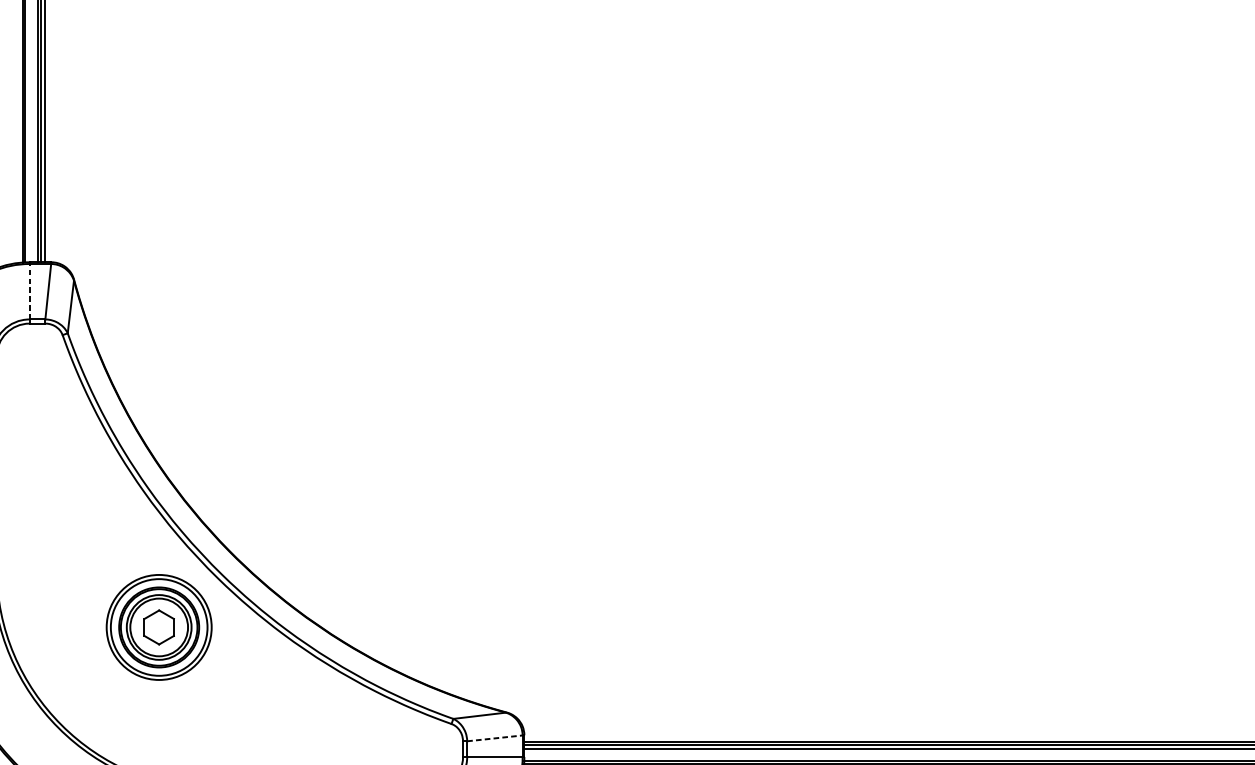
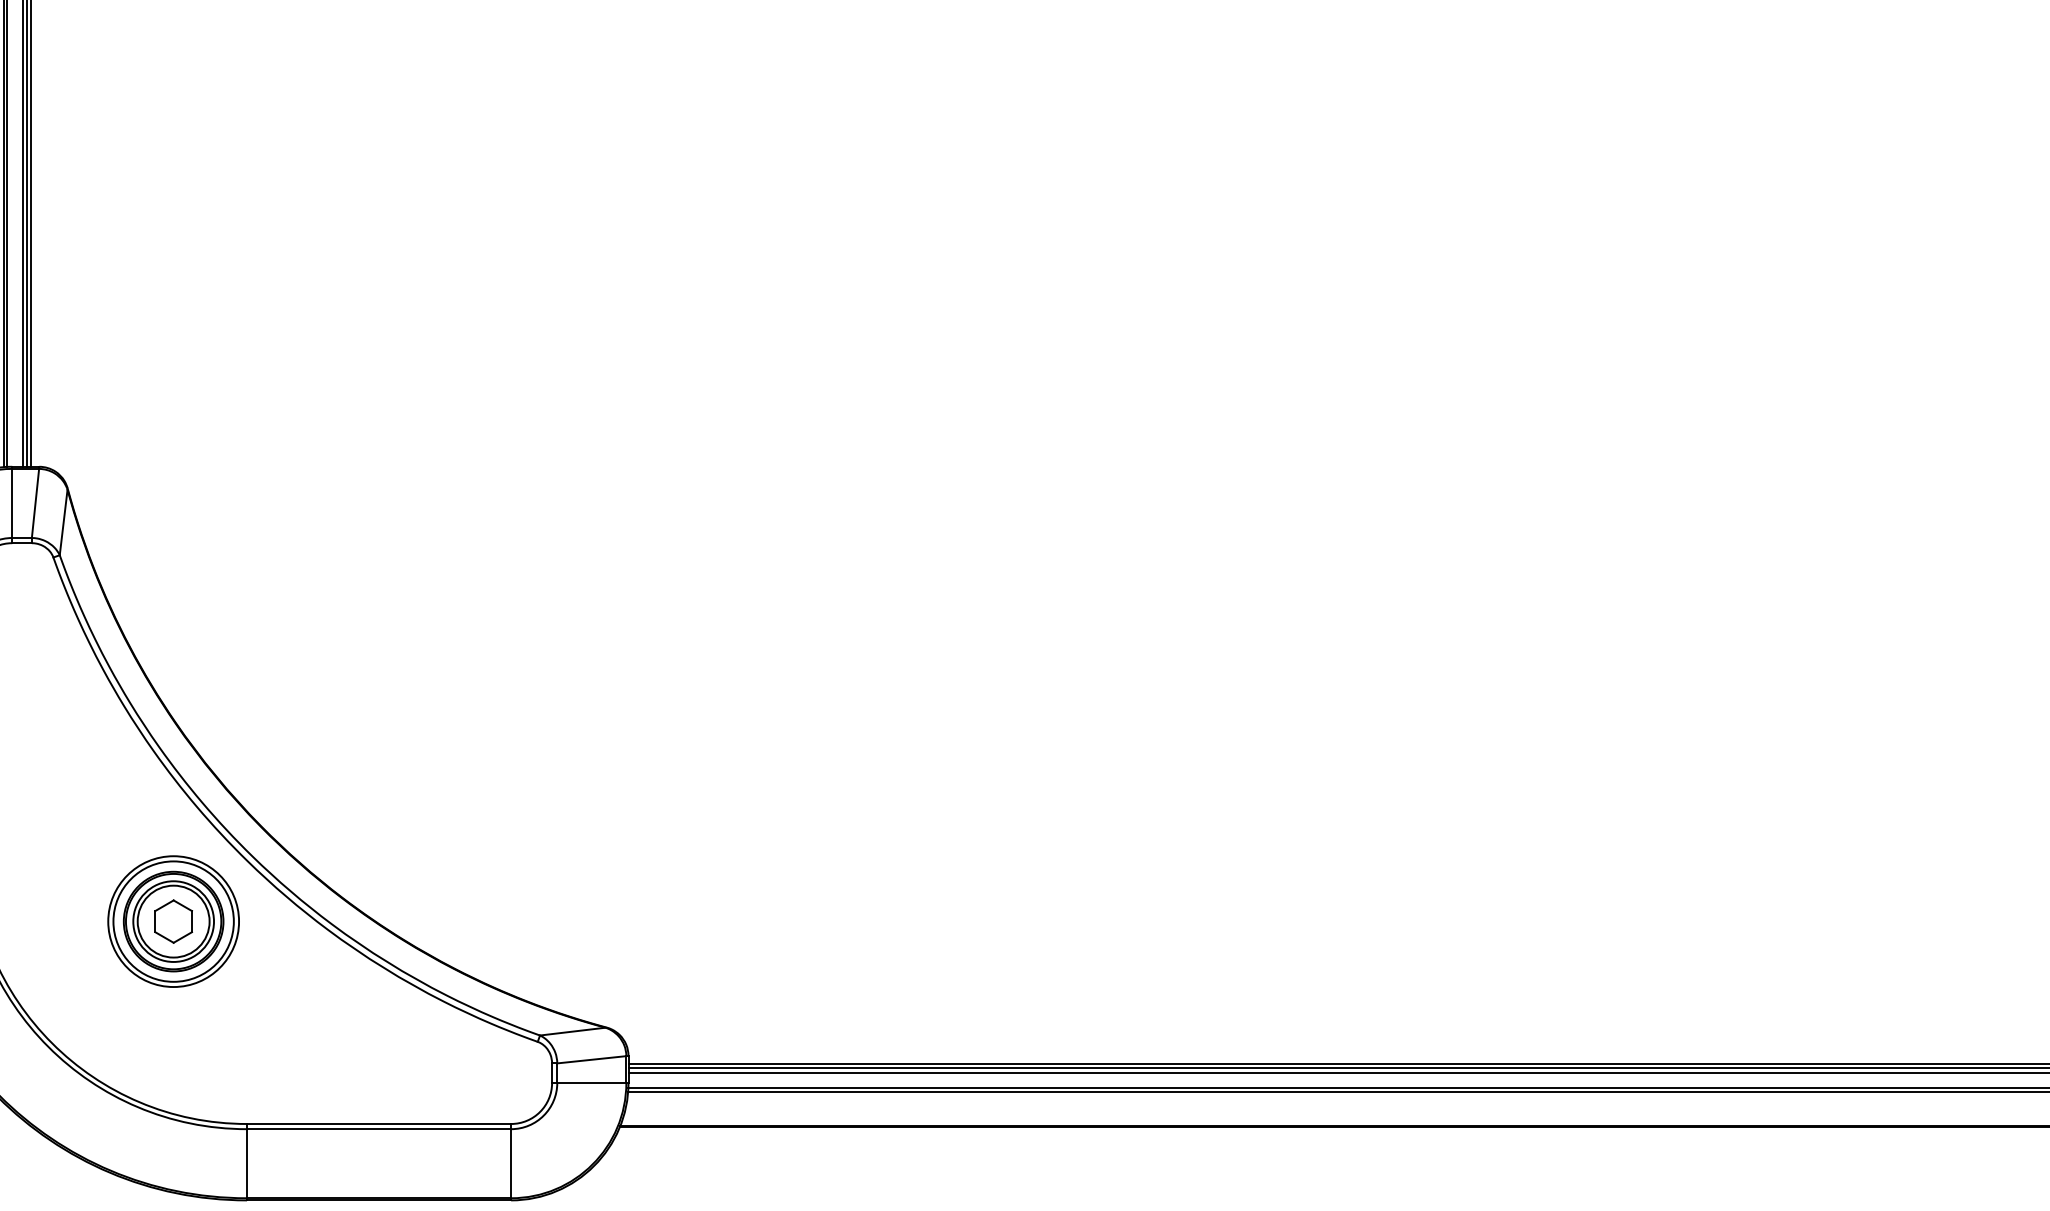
line: (29, 291) -> (12, 503), dashed -> solid
line: (494, 738) -> (591, 1059), dashed -> solid

